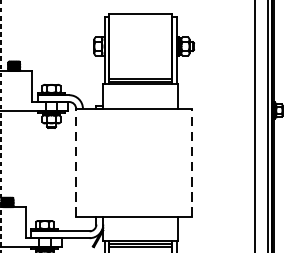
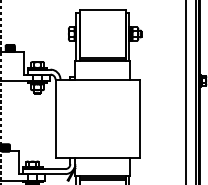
line: (76, 162) -> (55, 118), dashed -> solid
line: (192, 162) -> (140, 118), dashed -> solid

